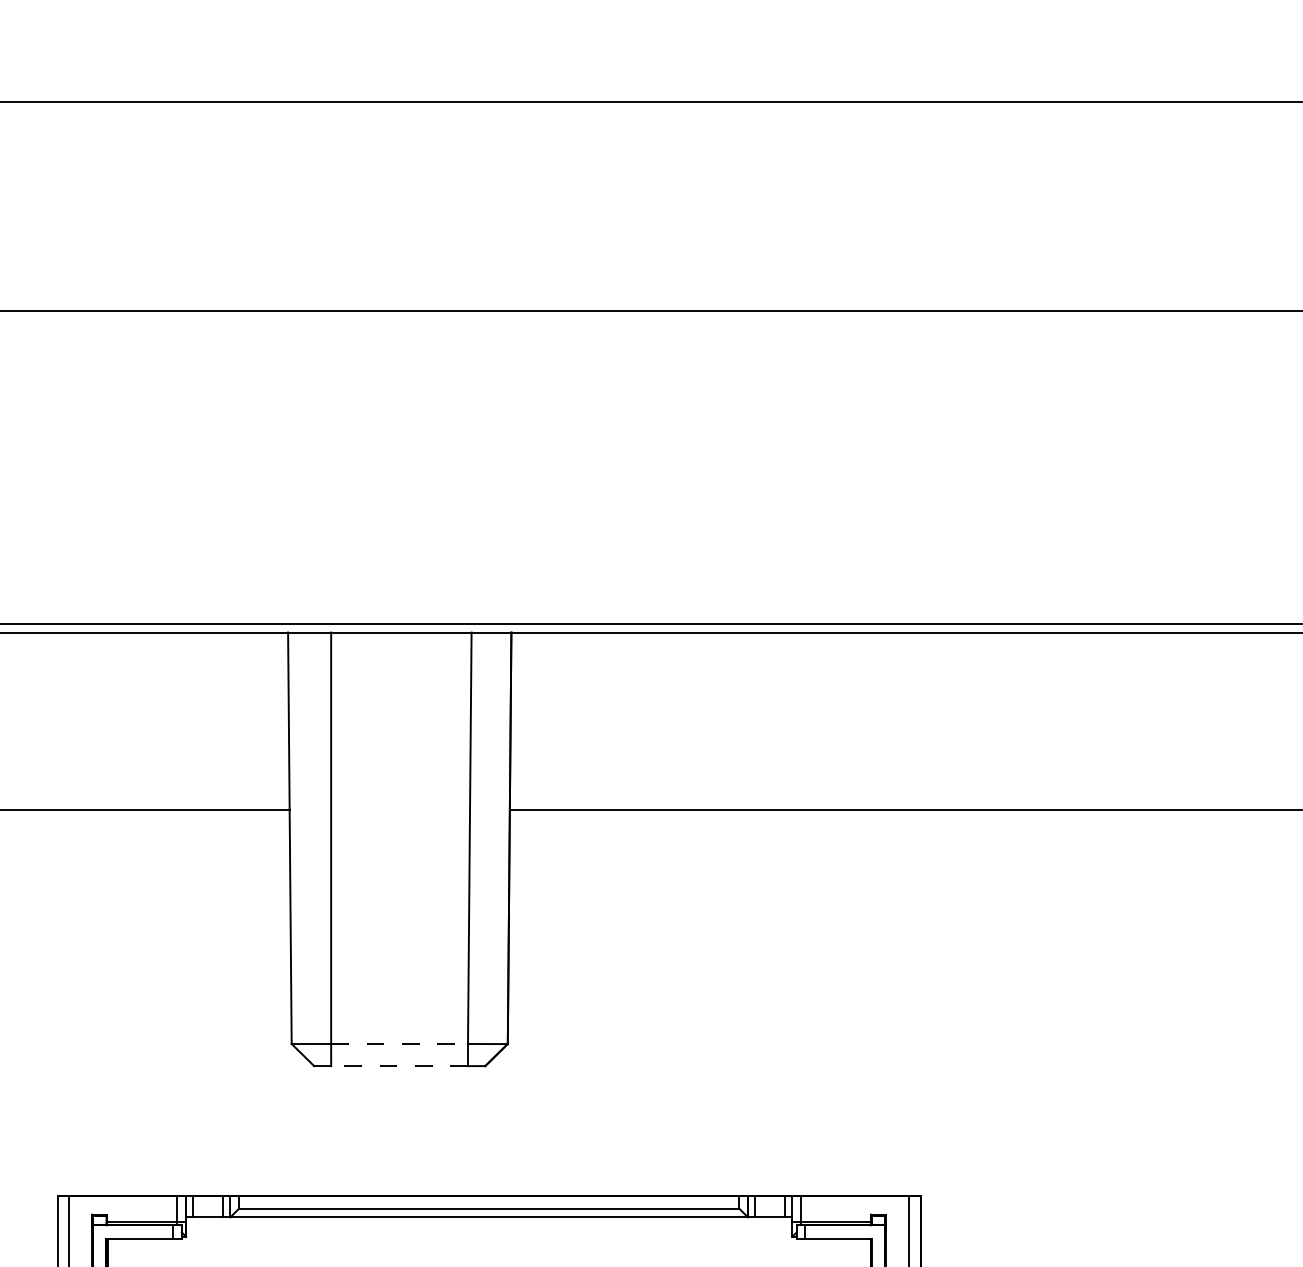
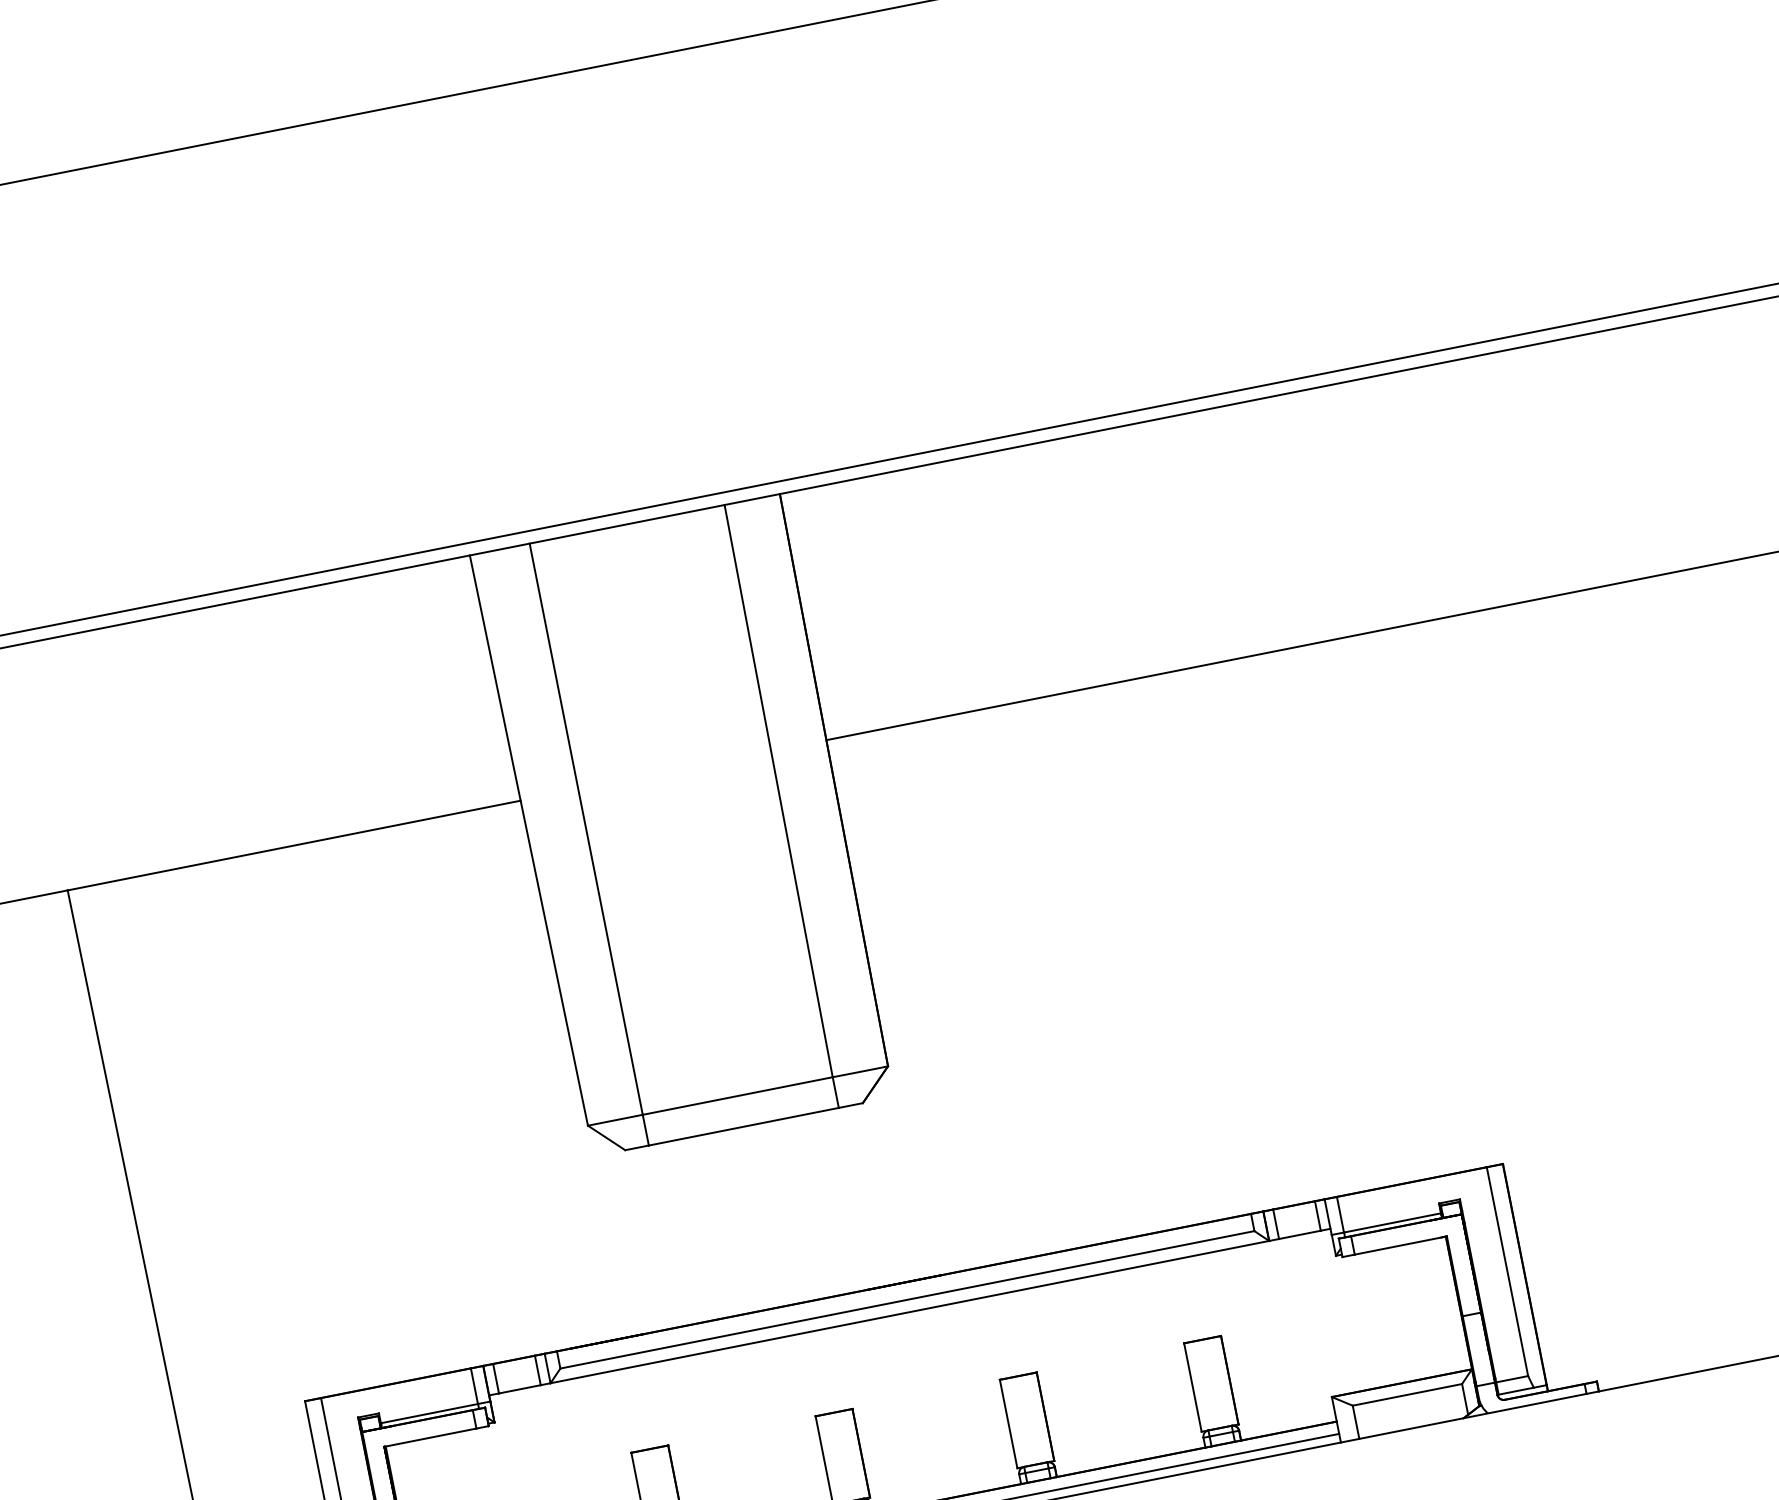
line: (400, 1043) -> (738, 1095), dashed -> solid
line: (399, 1066) -> (743, 1127), dashed -> solid

